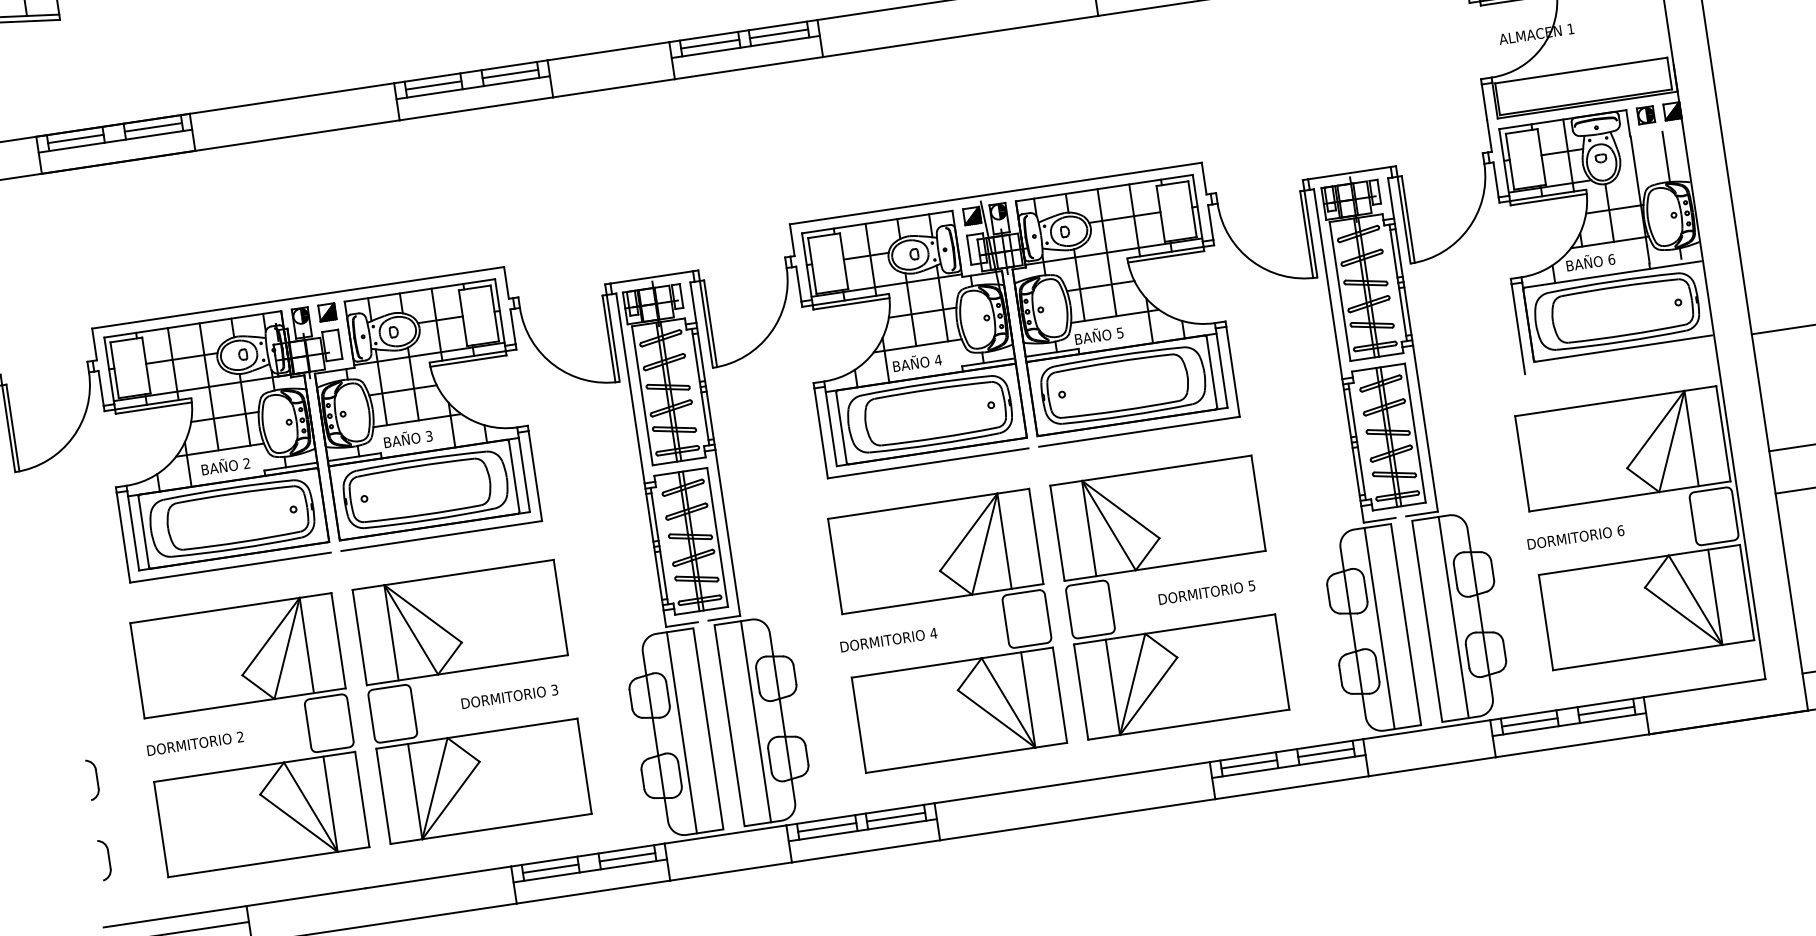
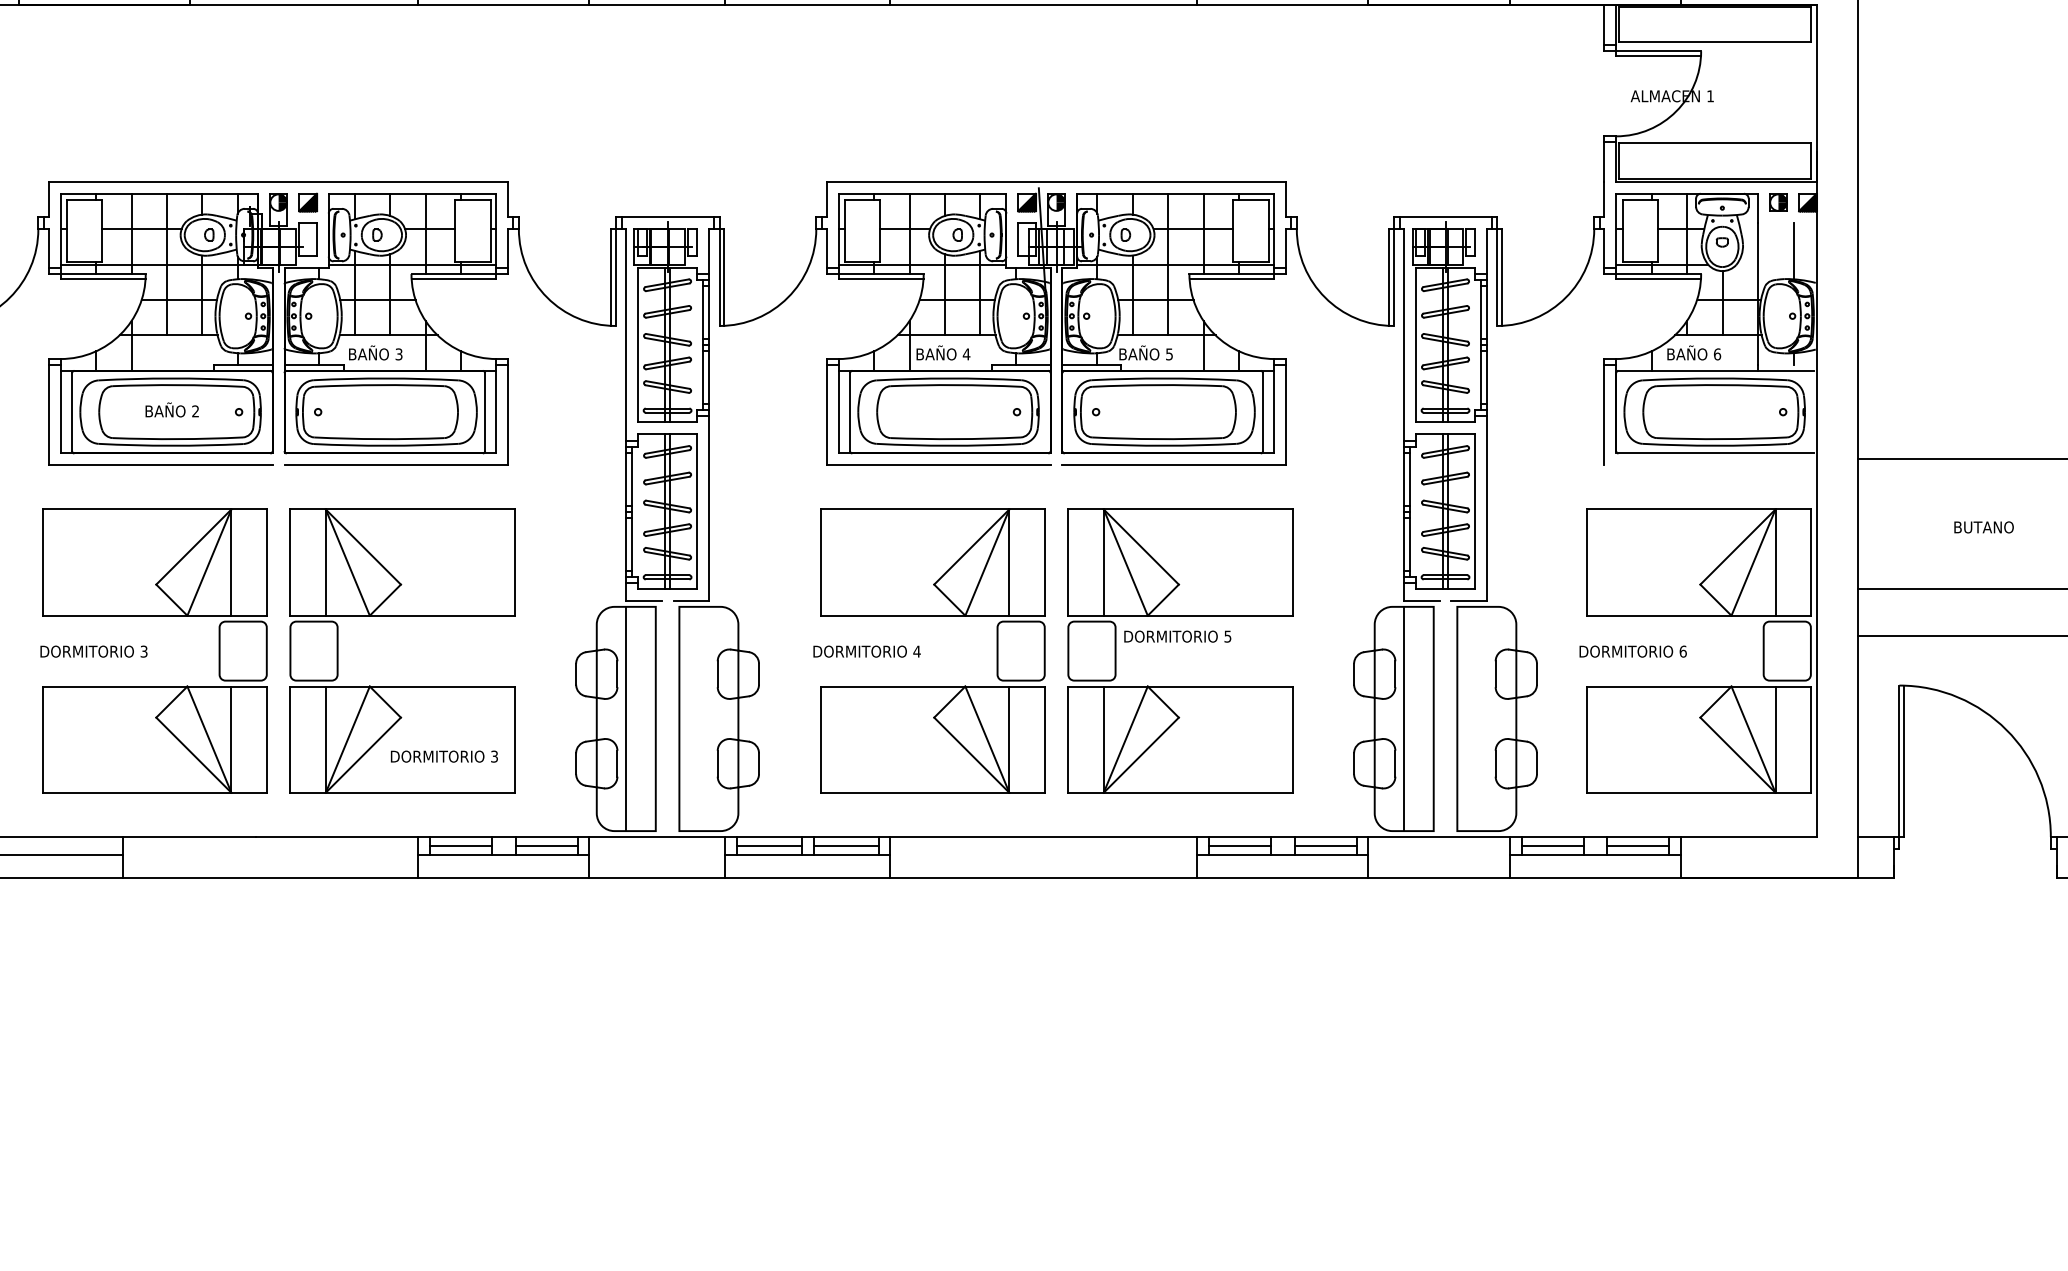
text: (224, 465) -> (171, 409), moved
text: (1206, 592) -> (1177, 636), moved
line: (1453, 617) -> (1486, 718), removed
text: (509, 696) -> (444, 756), moved
line: (755, 721) -> (708, 718), removed
text: (239, 737) -> (143, 651), 2 -> 3

